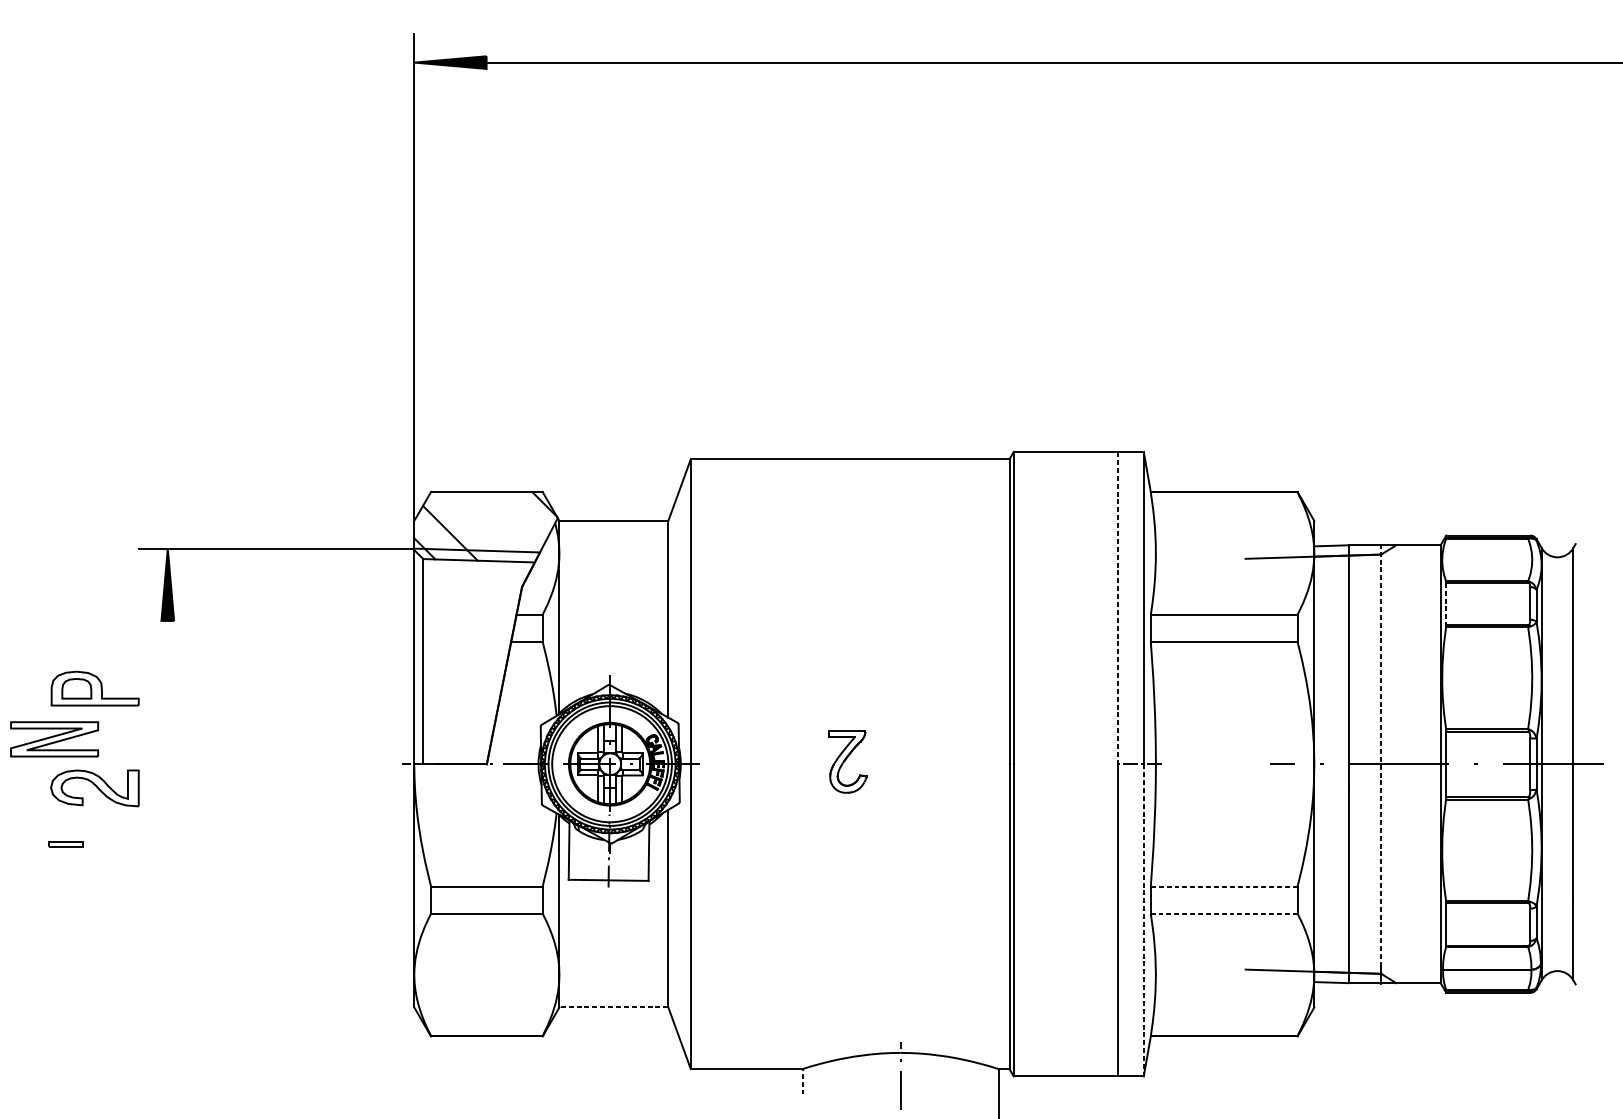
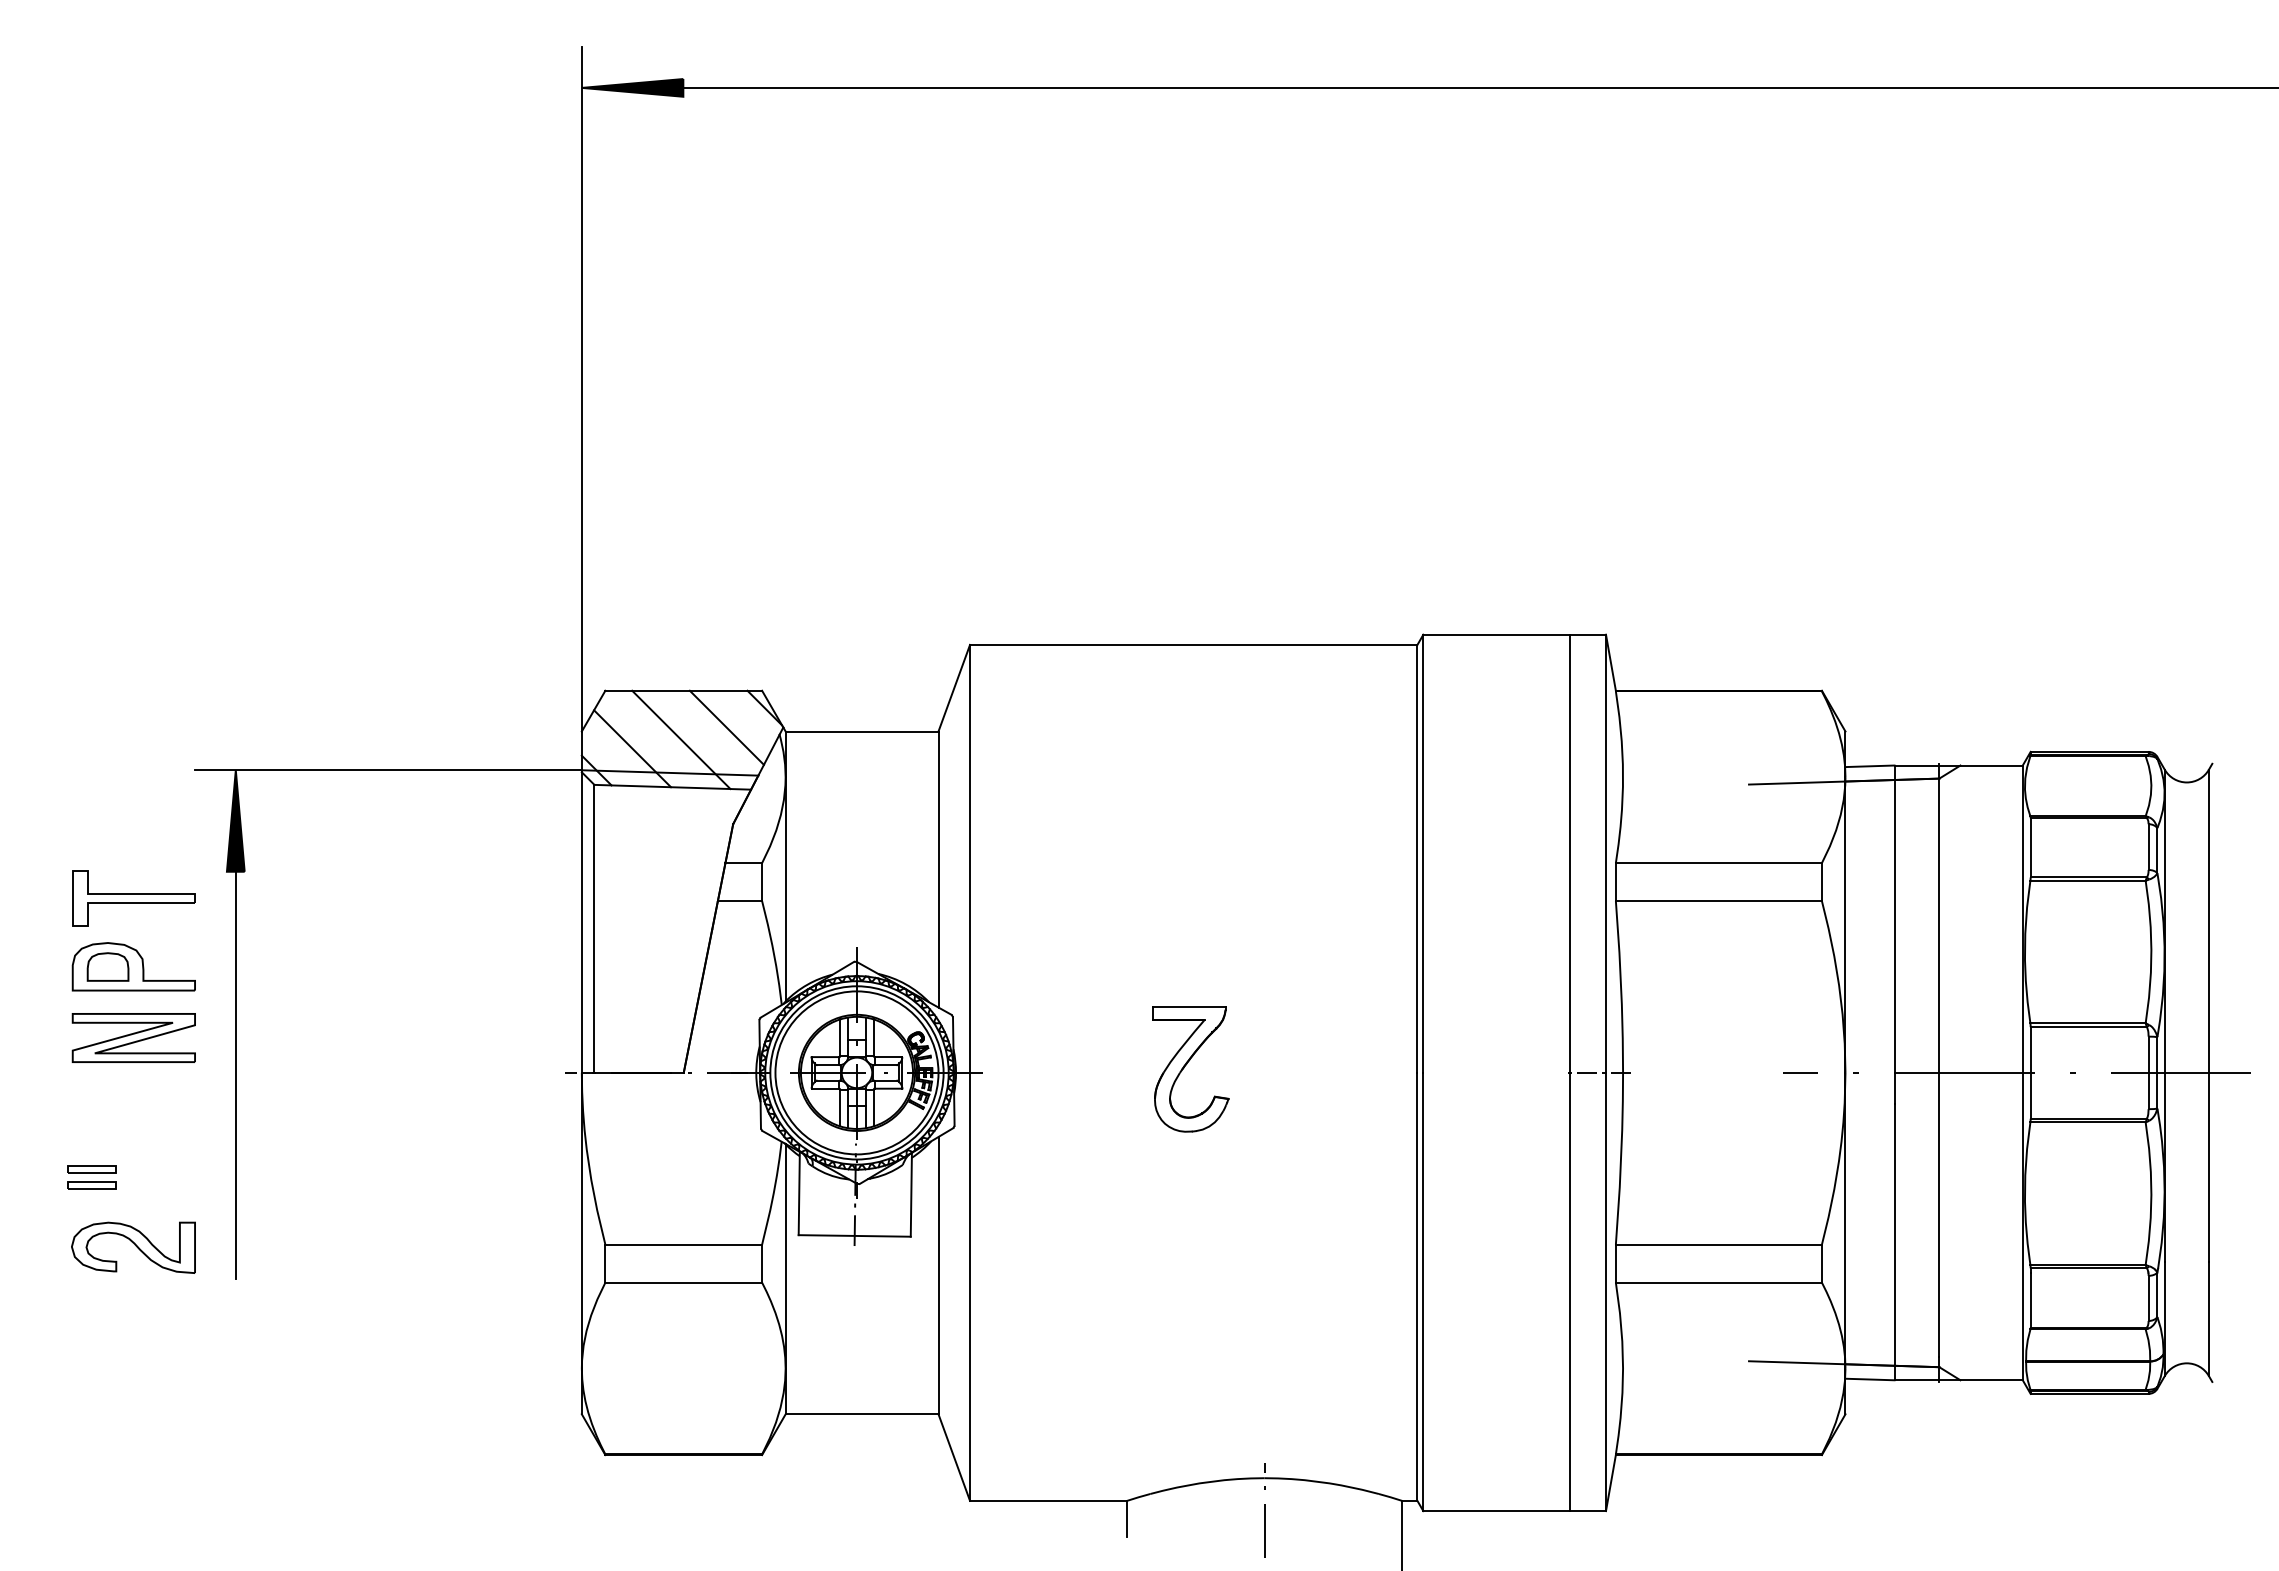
line: (517, 518) -> (726, 727), added
line: (485, 526) -> (681, 739), added
line: (1446, 603) -> (2030, 847), dashed -> solid
line: (1118, 608) -> (1570, 854), dashed -> solid
part: (94, 639) -> (133, 898), added
part: (54, 738) -> (133, 1037), moved
line: (1381, 755) -> (1939, 1060), dashed -> solid
part: (847, 761) -> (1190, 1069), size x1.43
line: (167, 766) -> (235, 1075), added
part: (94, 788) -> (133, 1247), moved
part: (65, 833) -> (91, 1169), added
line: (1224, 886) -> (1719, 1244), dashed -> solid
line: (1223, 913) -> (1718, 1282), dashed -> solid
line: (1143, 920) -> (1605, 1292), dashed -> solid
line: (613, 1007) -> (861, 1414), dashed -> solid
line: (802, 1081) -> (1127, 1518), dashed -> solid

